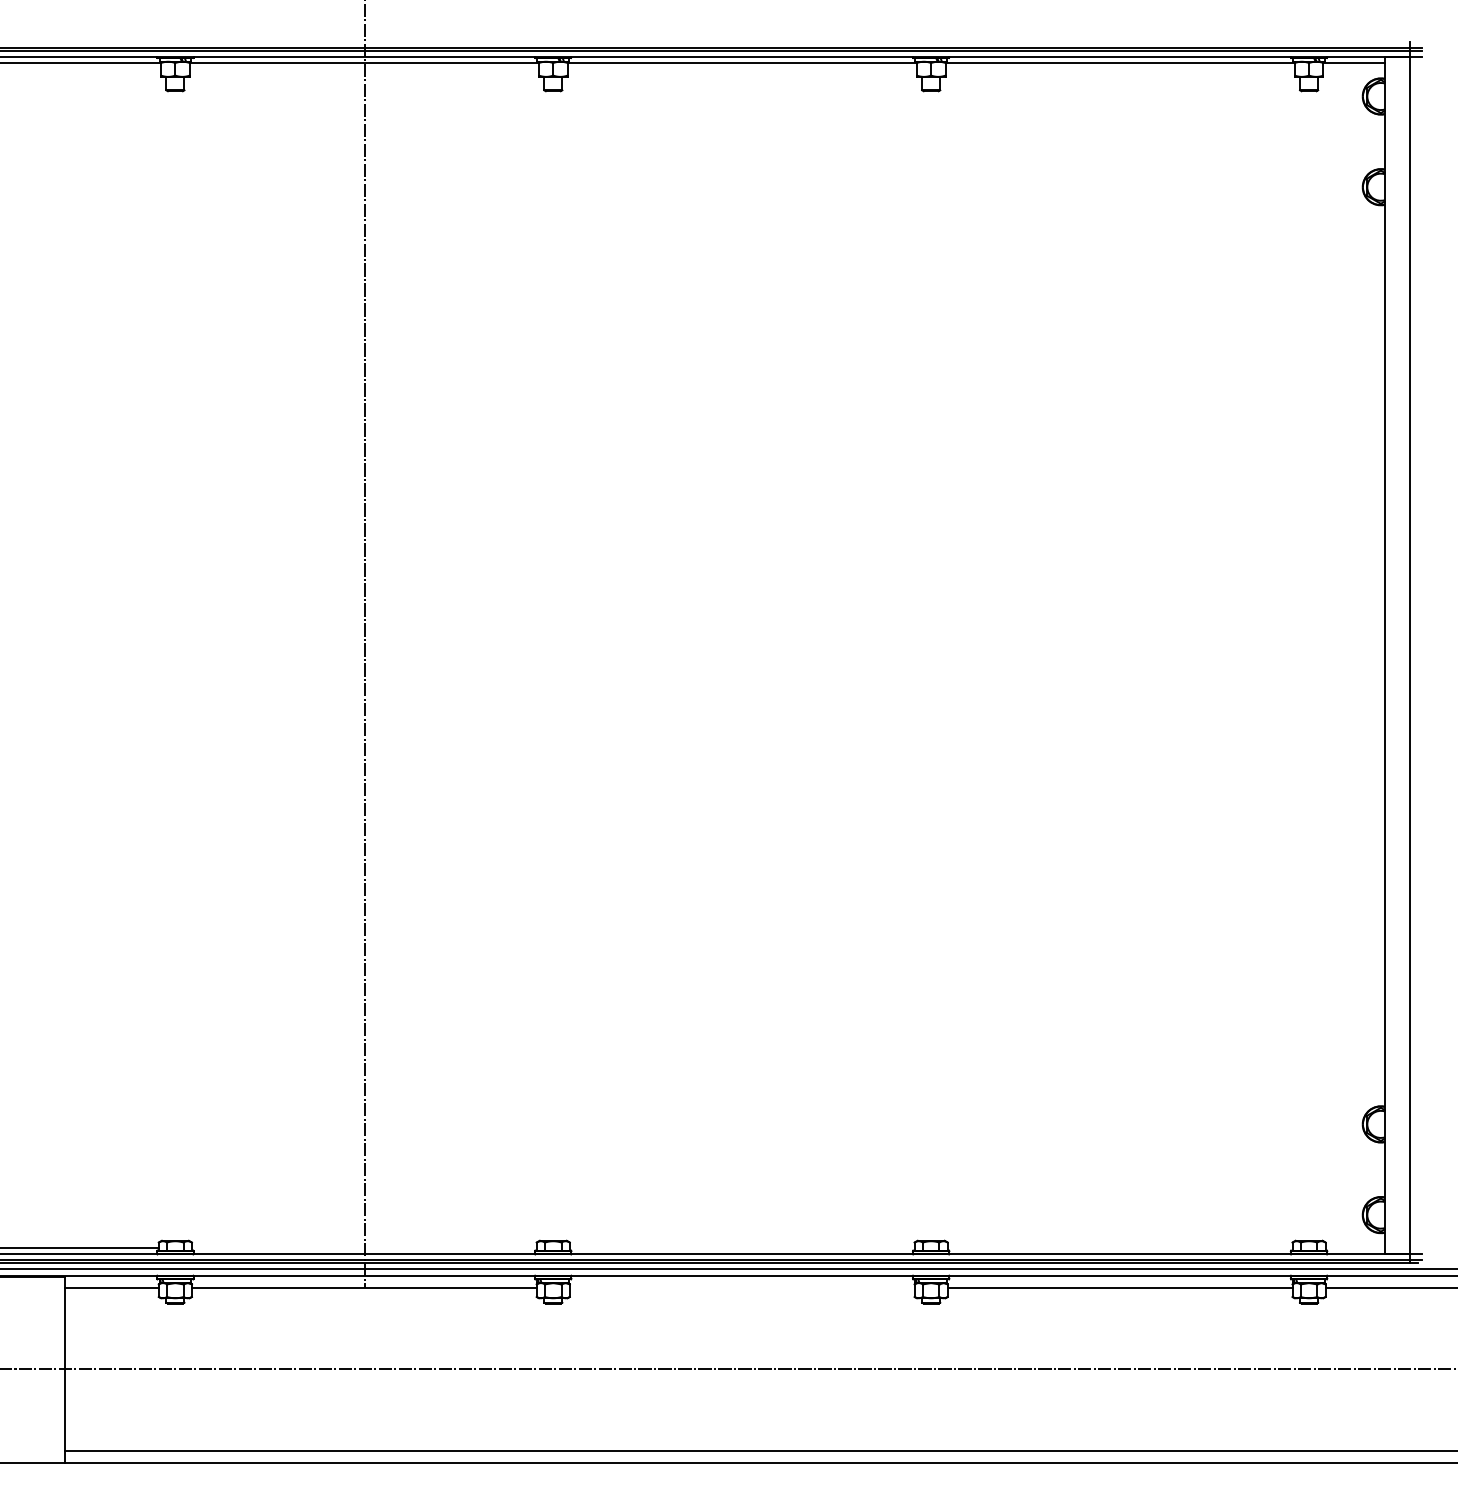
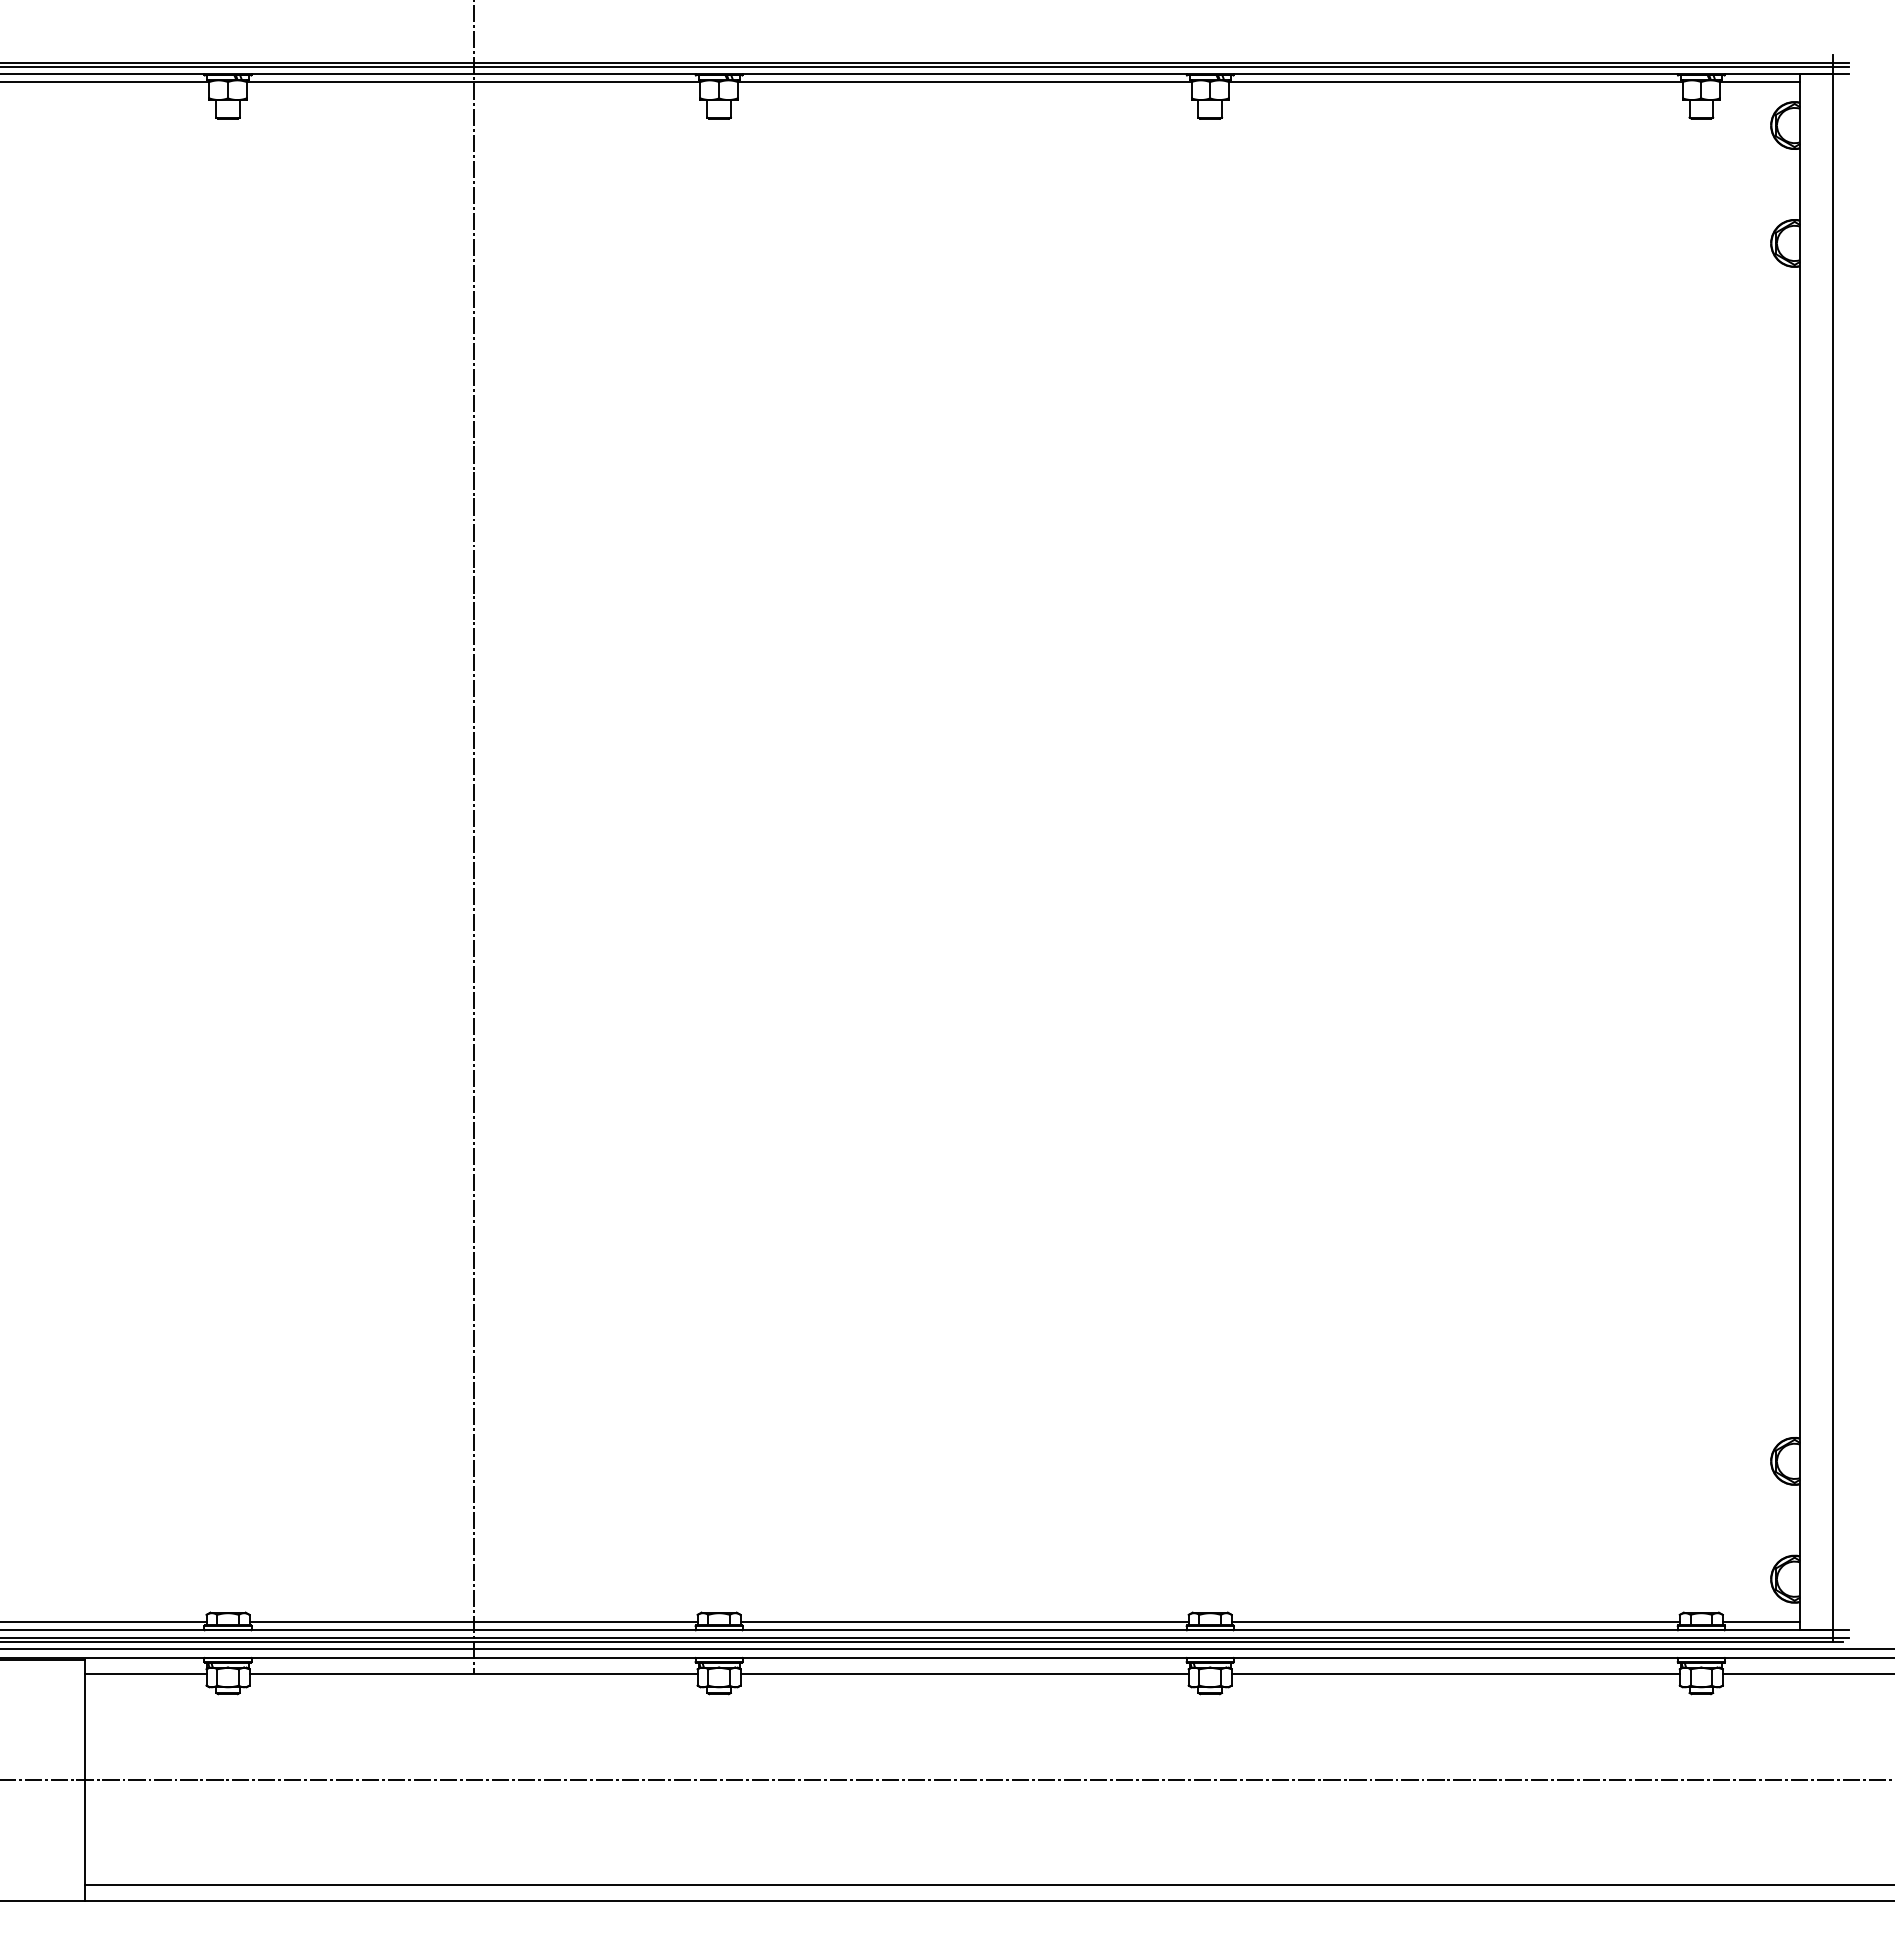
line: (364, 1248) -> (473, 1622), added
line: (742, 1248) -> (964, 1622), added
line: (1119, 1248) -> (1455, 1622), added
line: (1354, 1248) -> (1760, 1622), added
line: (742, 1287) -> (964, 1673), added

